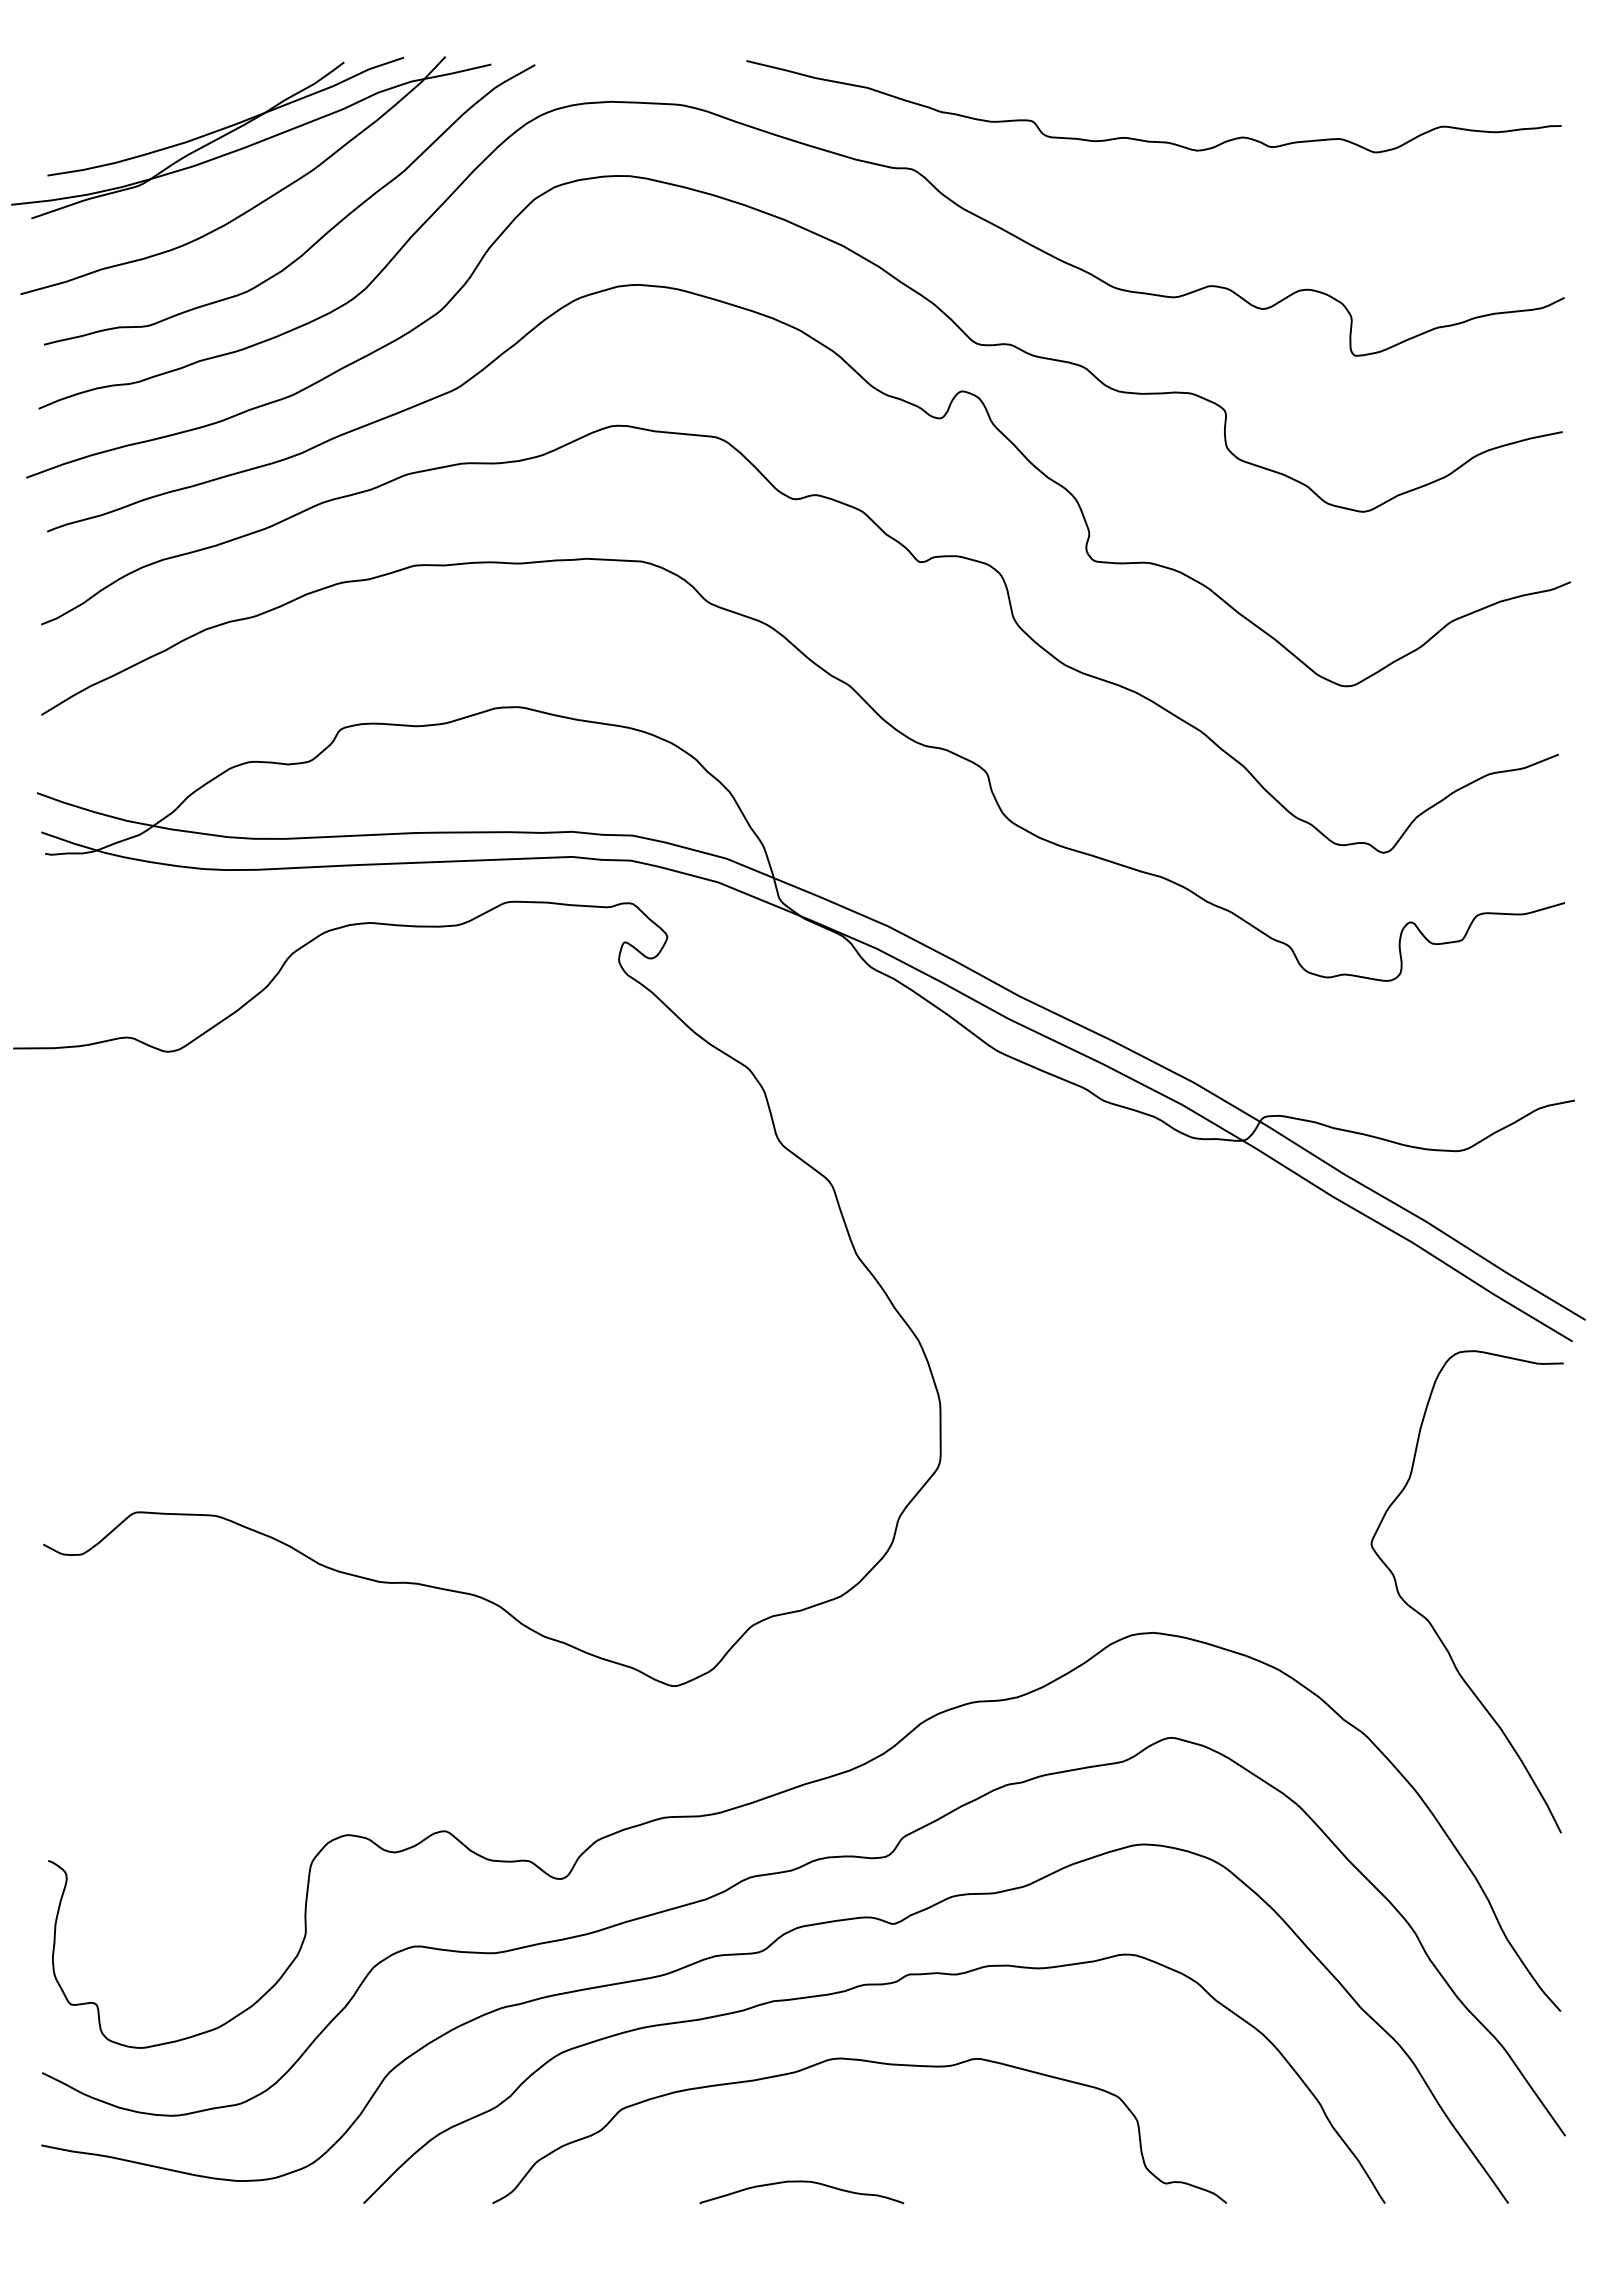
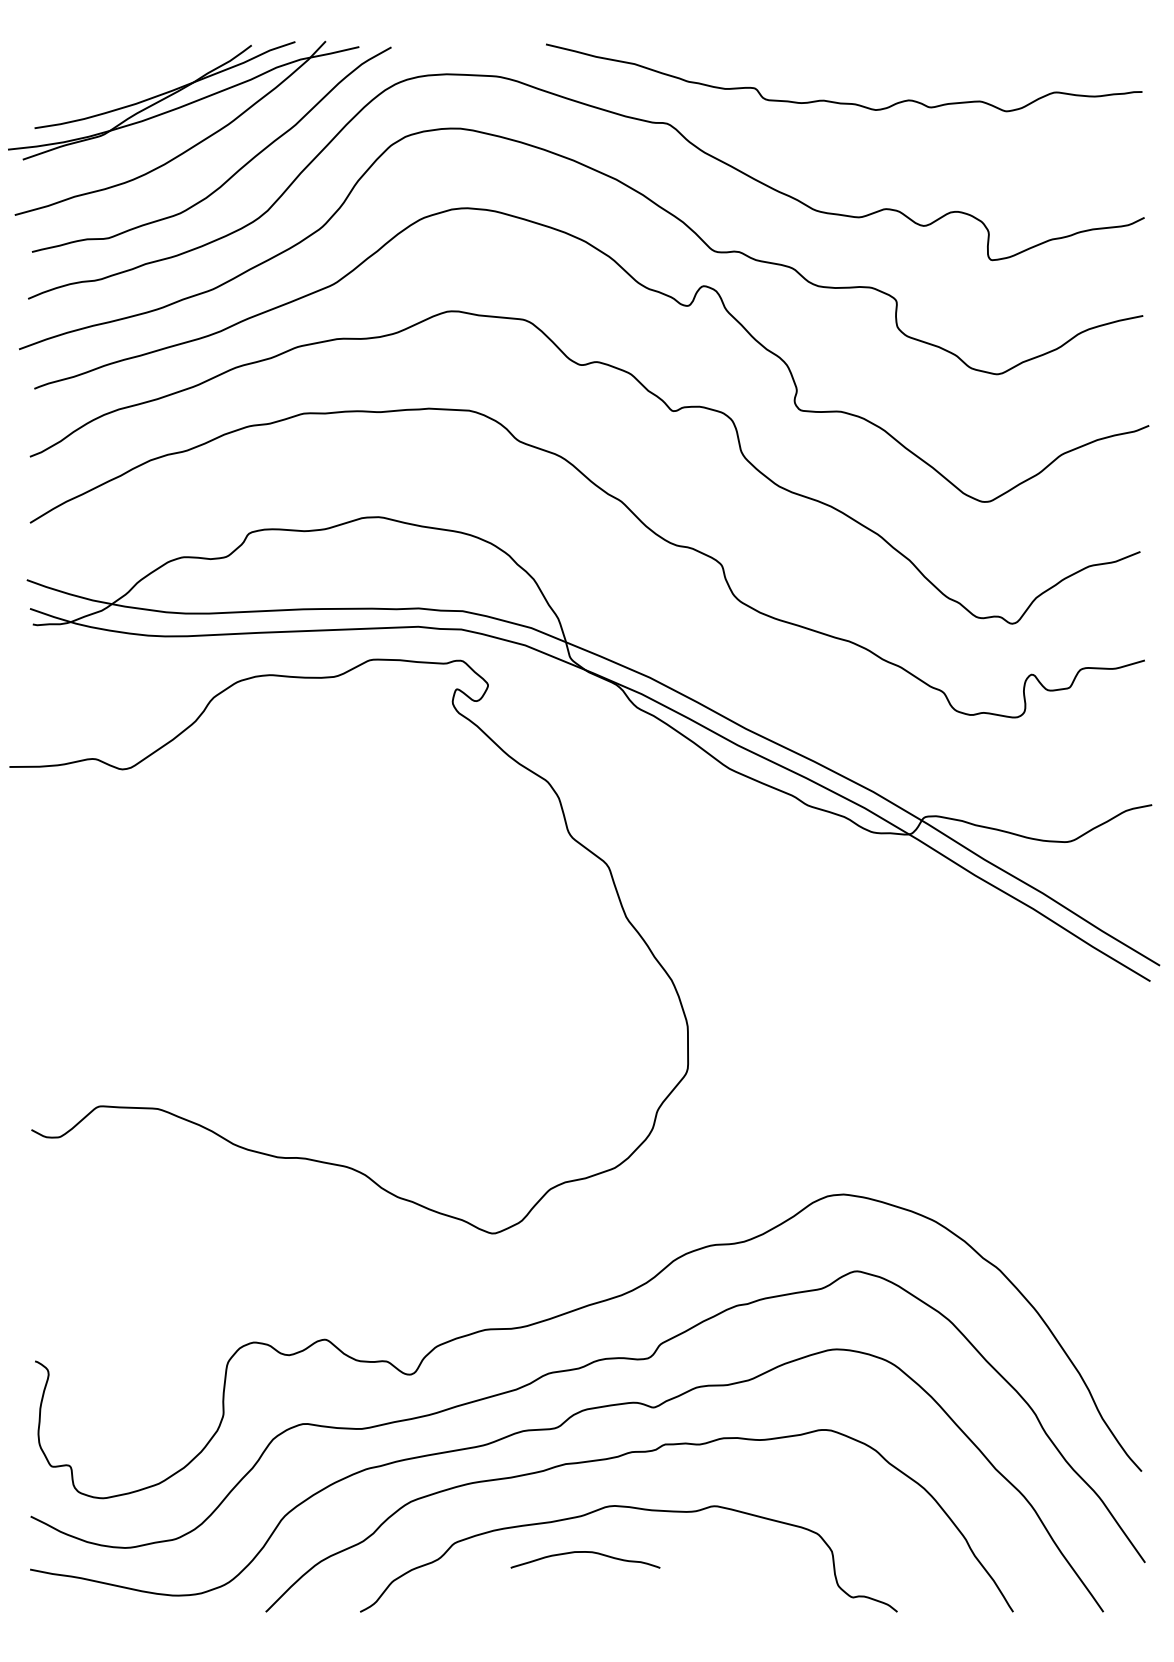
curve: (1431, 1623) -> (1047, 1187), removed
curve: (801, 2182) -> (585, 1552), moved

